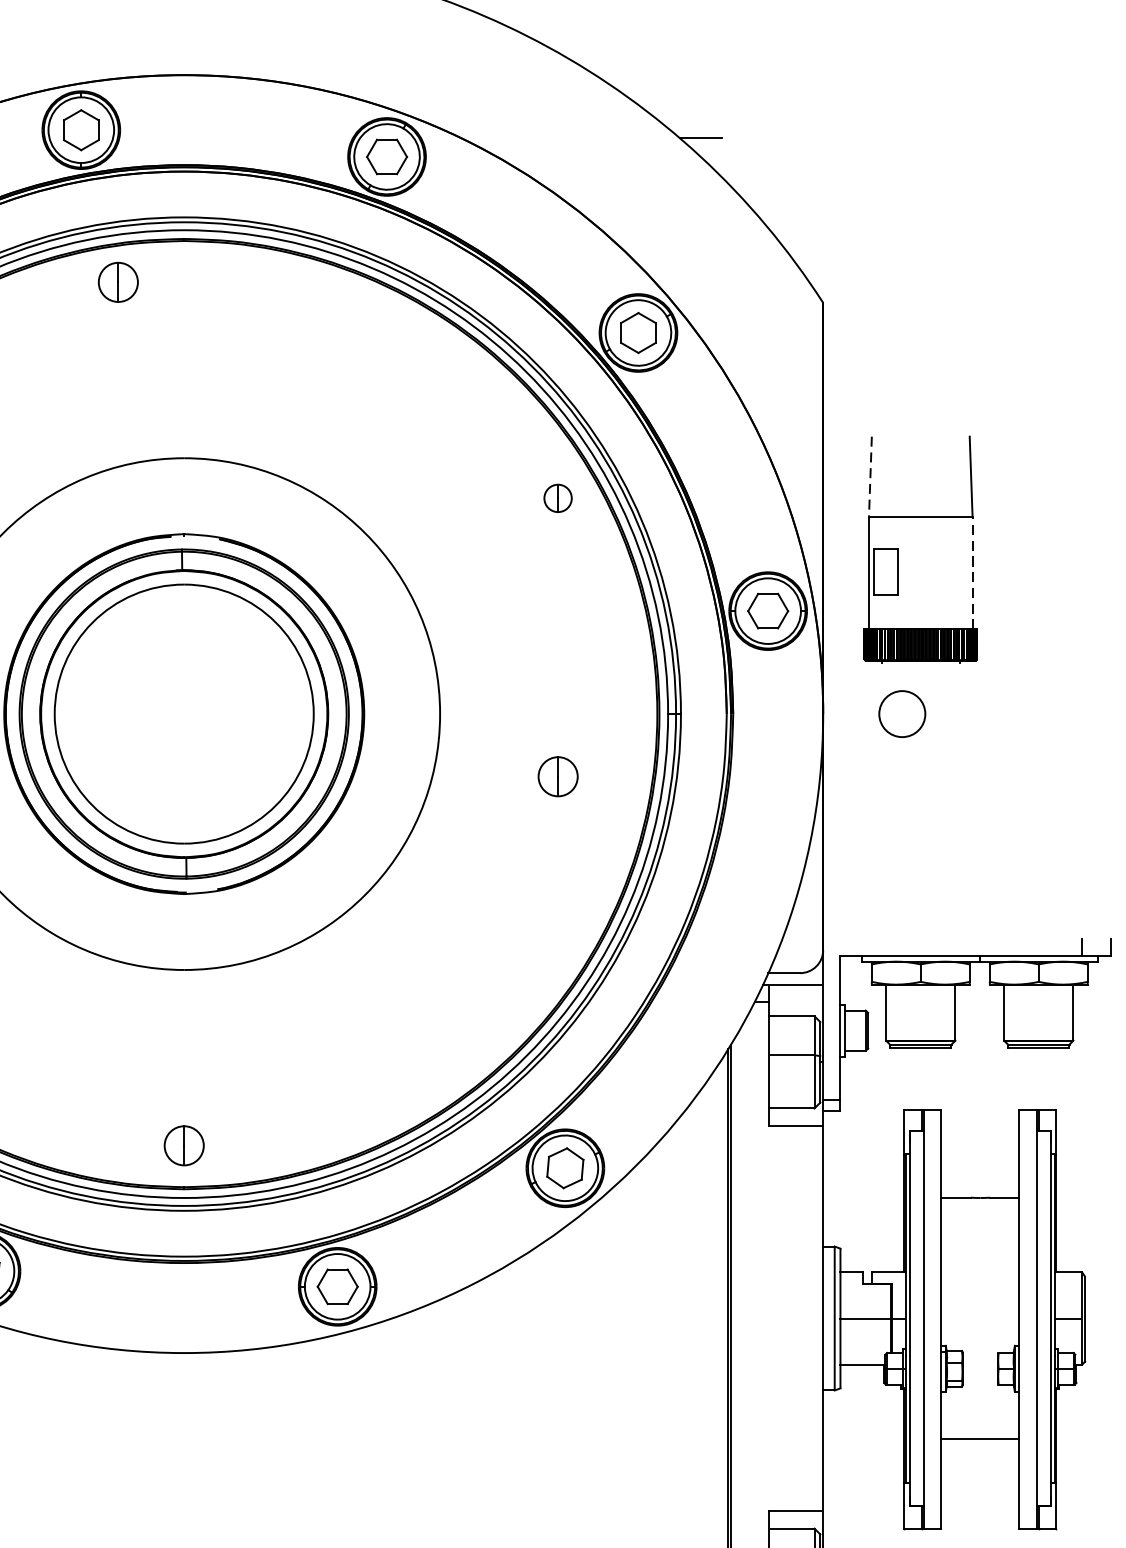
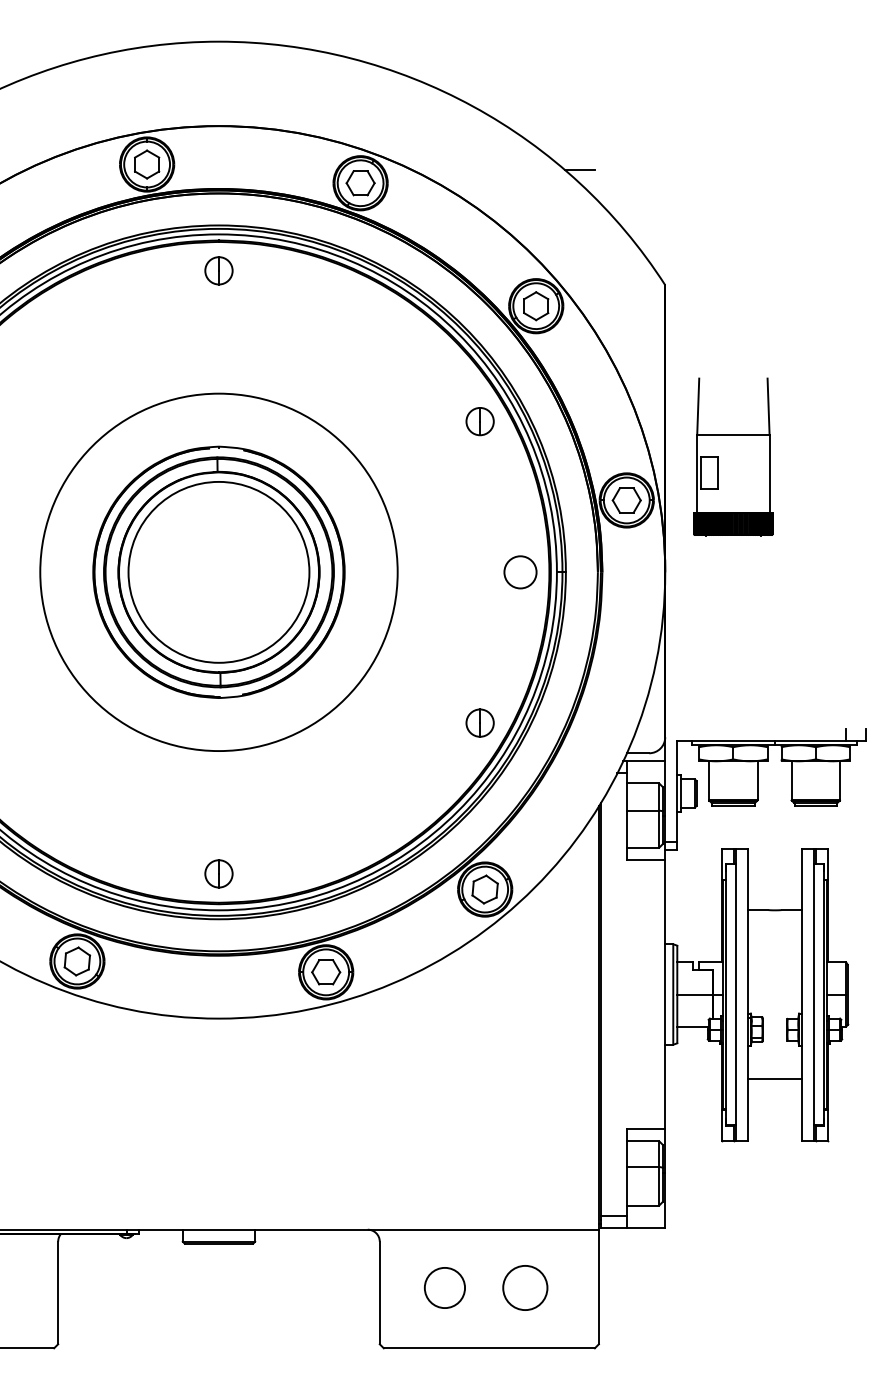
part: (117, 281) -> (218, 270), moved
line: (870, 478) -> (698, 407), dashed -> solid
part: (557, 498) -> (479, 421), size x1.43
line: (972, 572) -> (769, 473), dashed -> solid
circle: (902, 714) -> (520, 572), moved
part: (557, 775) -> (479, 722), moved

